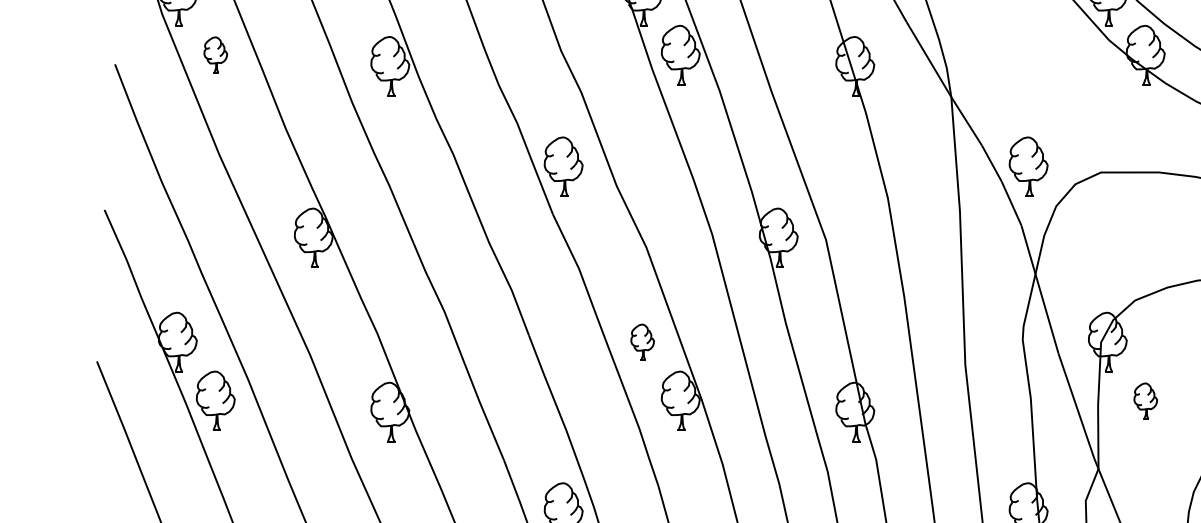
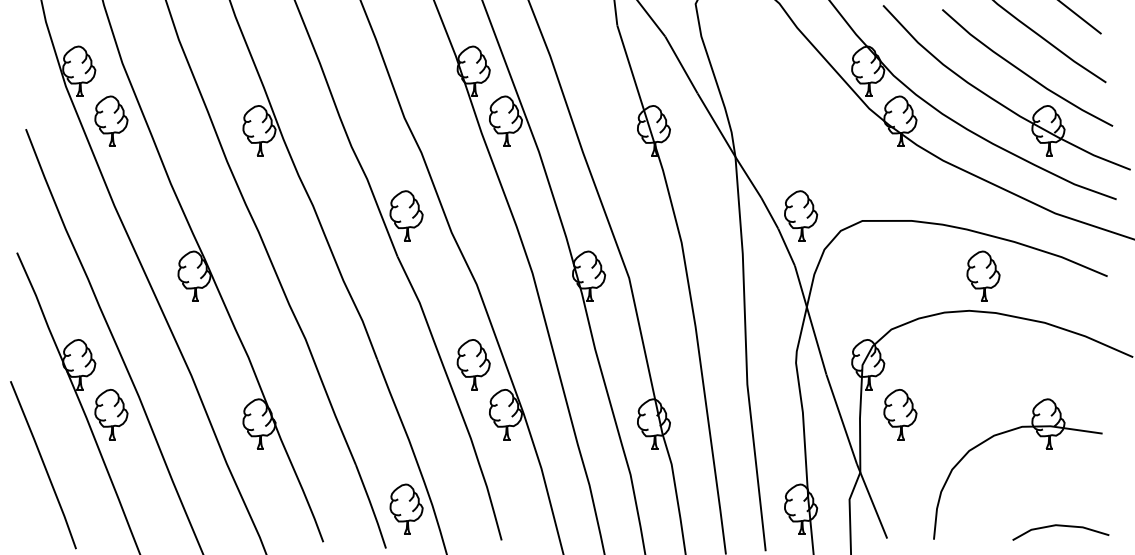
part: (215, 54) -> (111, 120), size x1.67
part: (642, 341) -> (473, 364), size x1.67
part: (1145, 400) -> (900, 414), size x1.67

